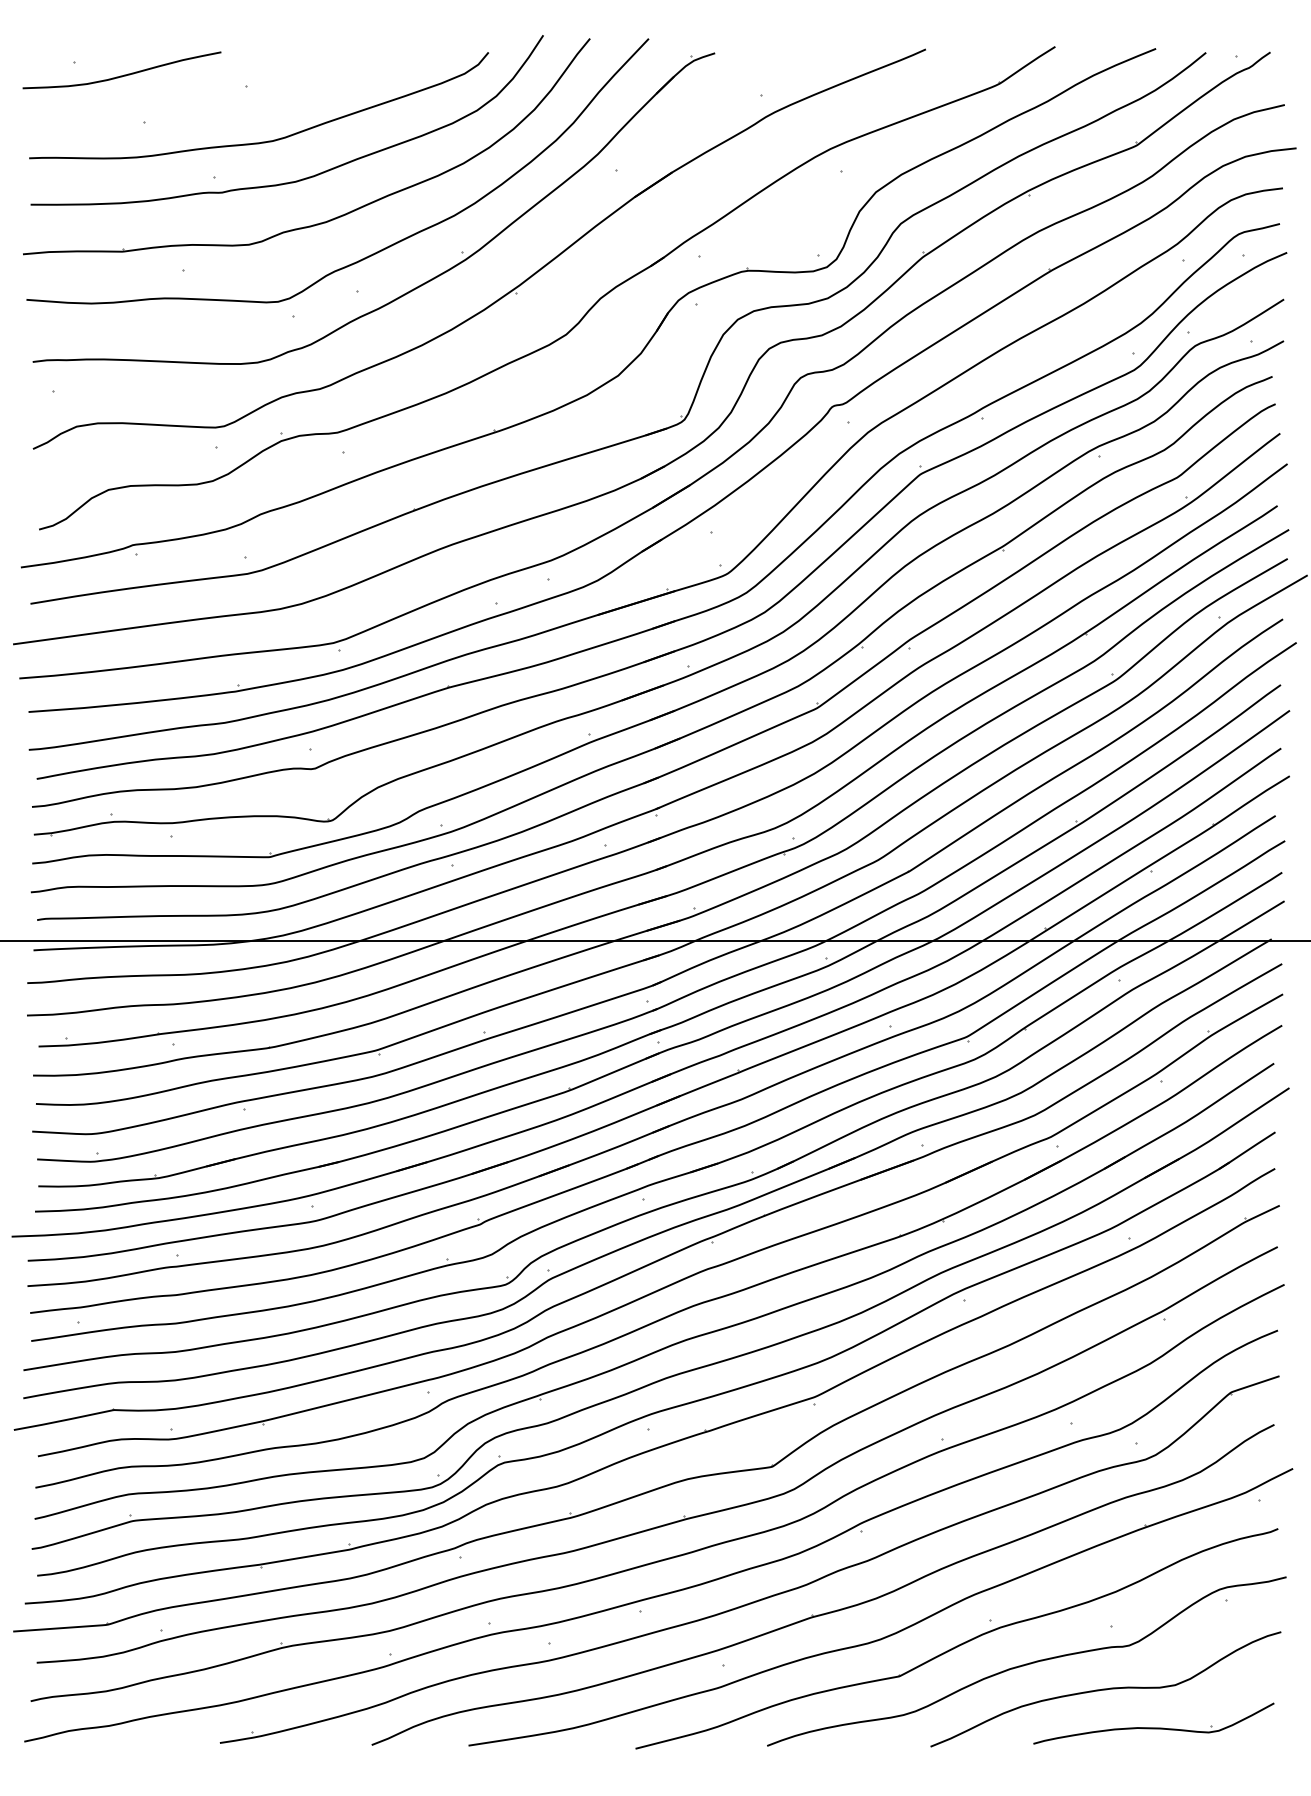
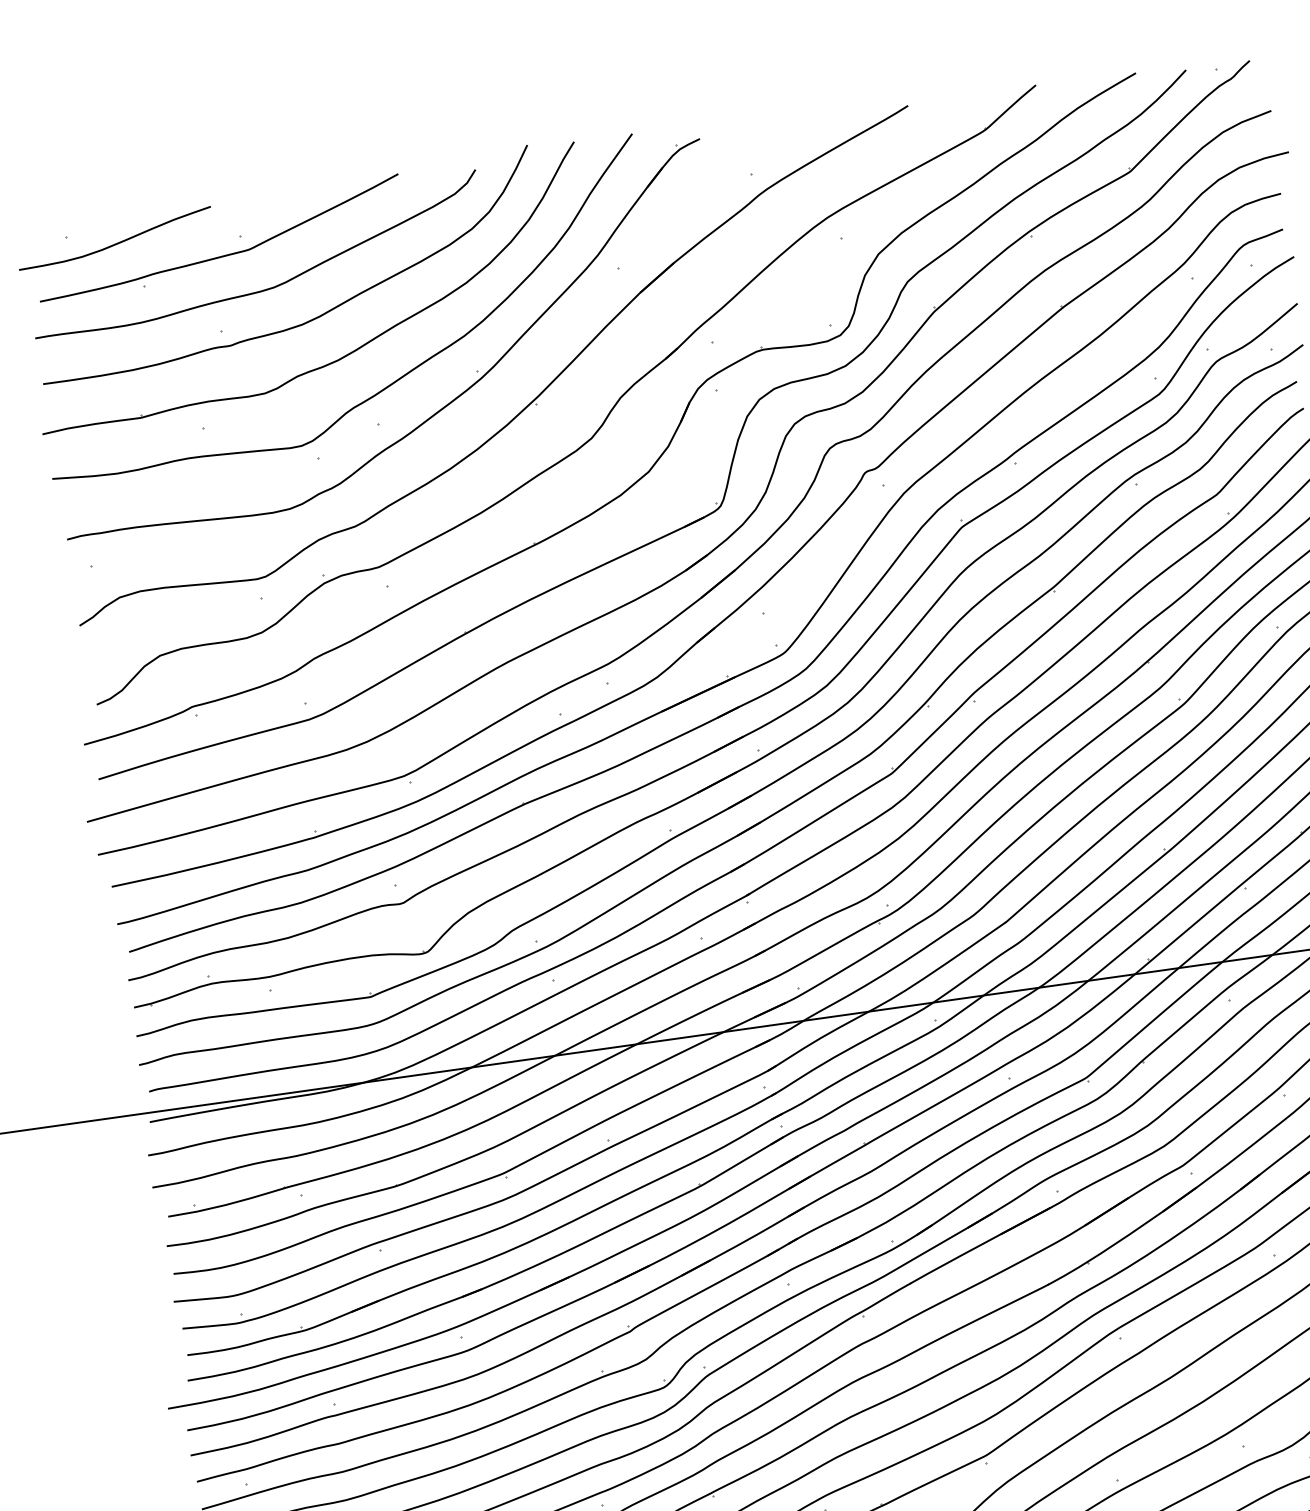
curve: (230, 101) -> (226, 254), added

